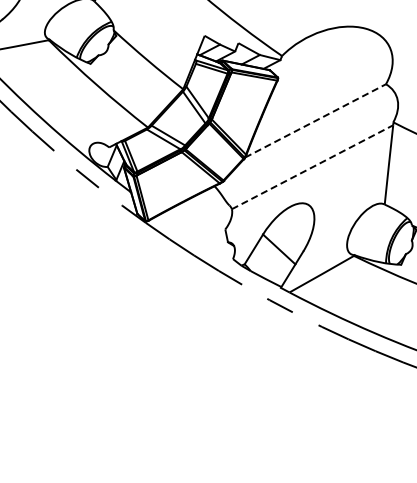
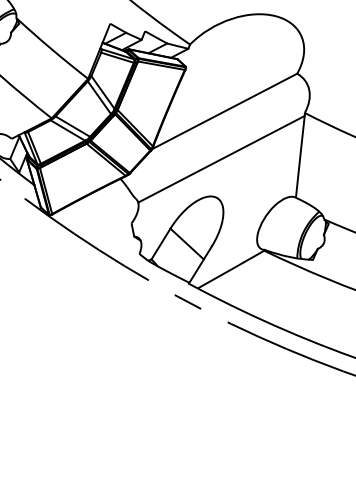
line: (315, 120) -> (224, 111), dashed -> solid
line: (312, 167) -> (221, 159), dashed -> solid

